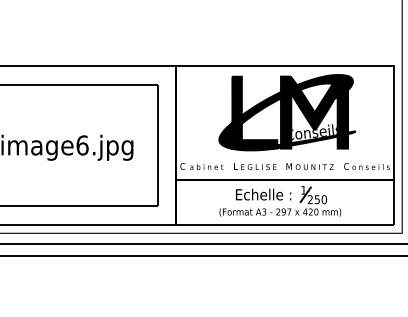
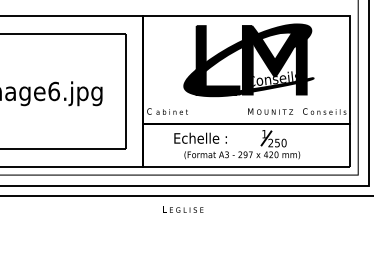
text: (255, 166) -> (183, 209), moved
text: (263, 194) -> (200, 138), moved

